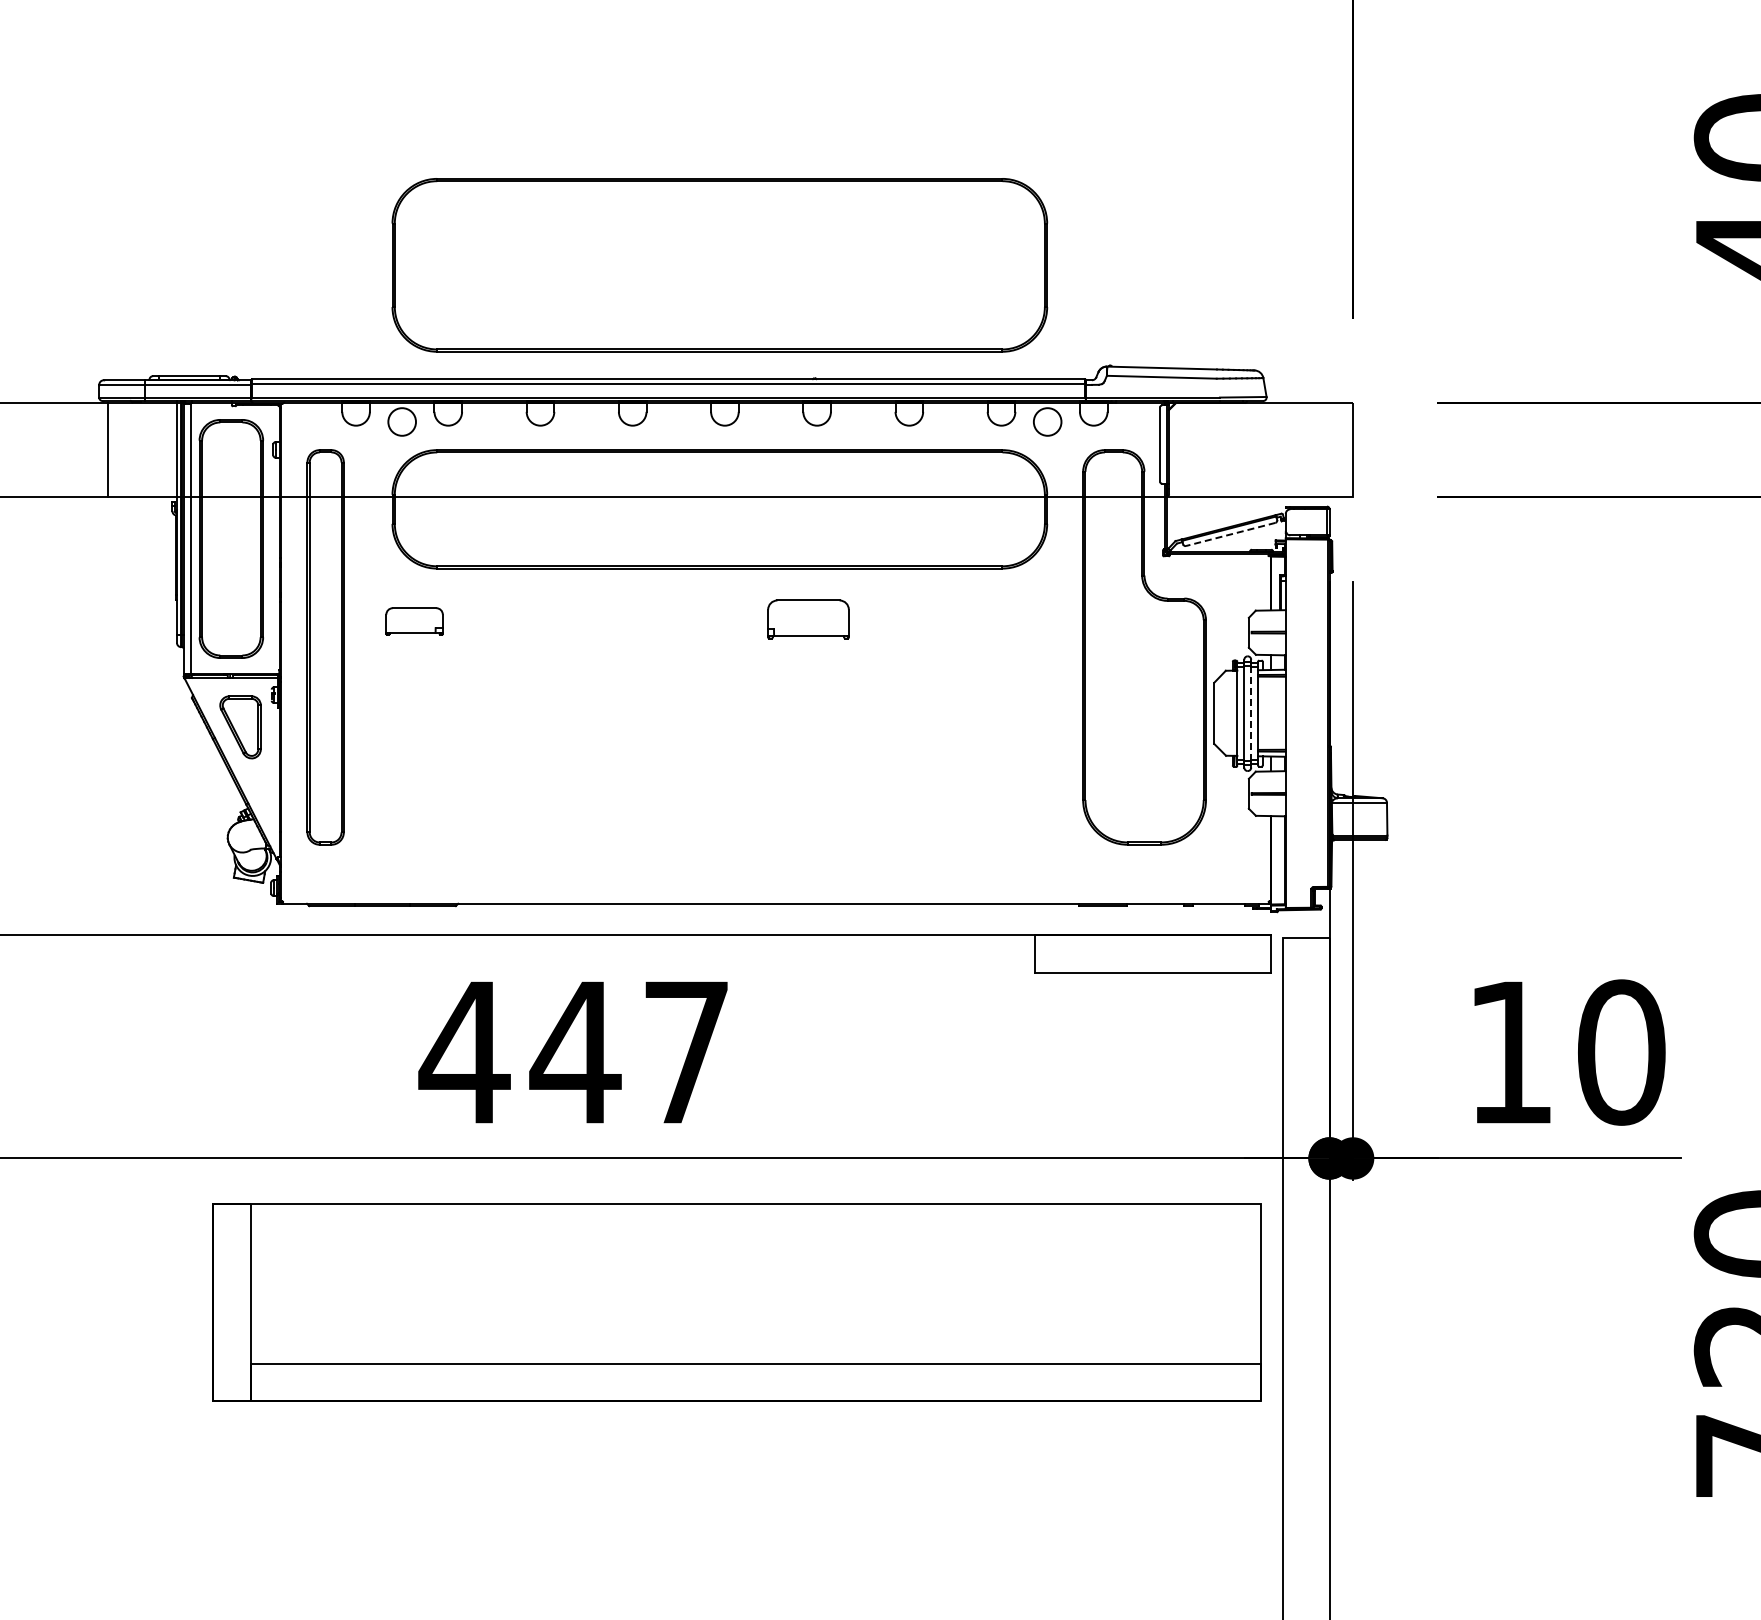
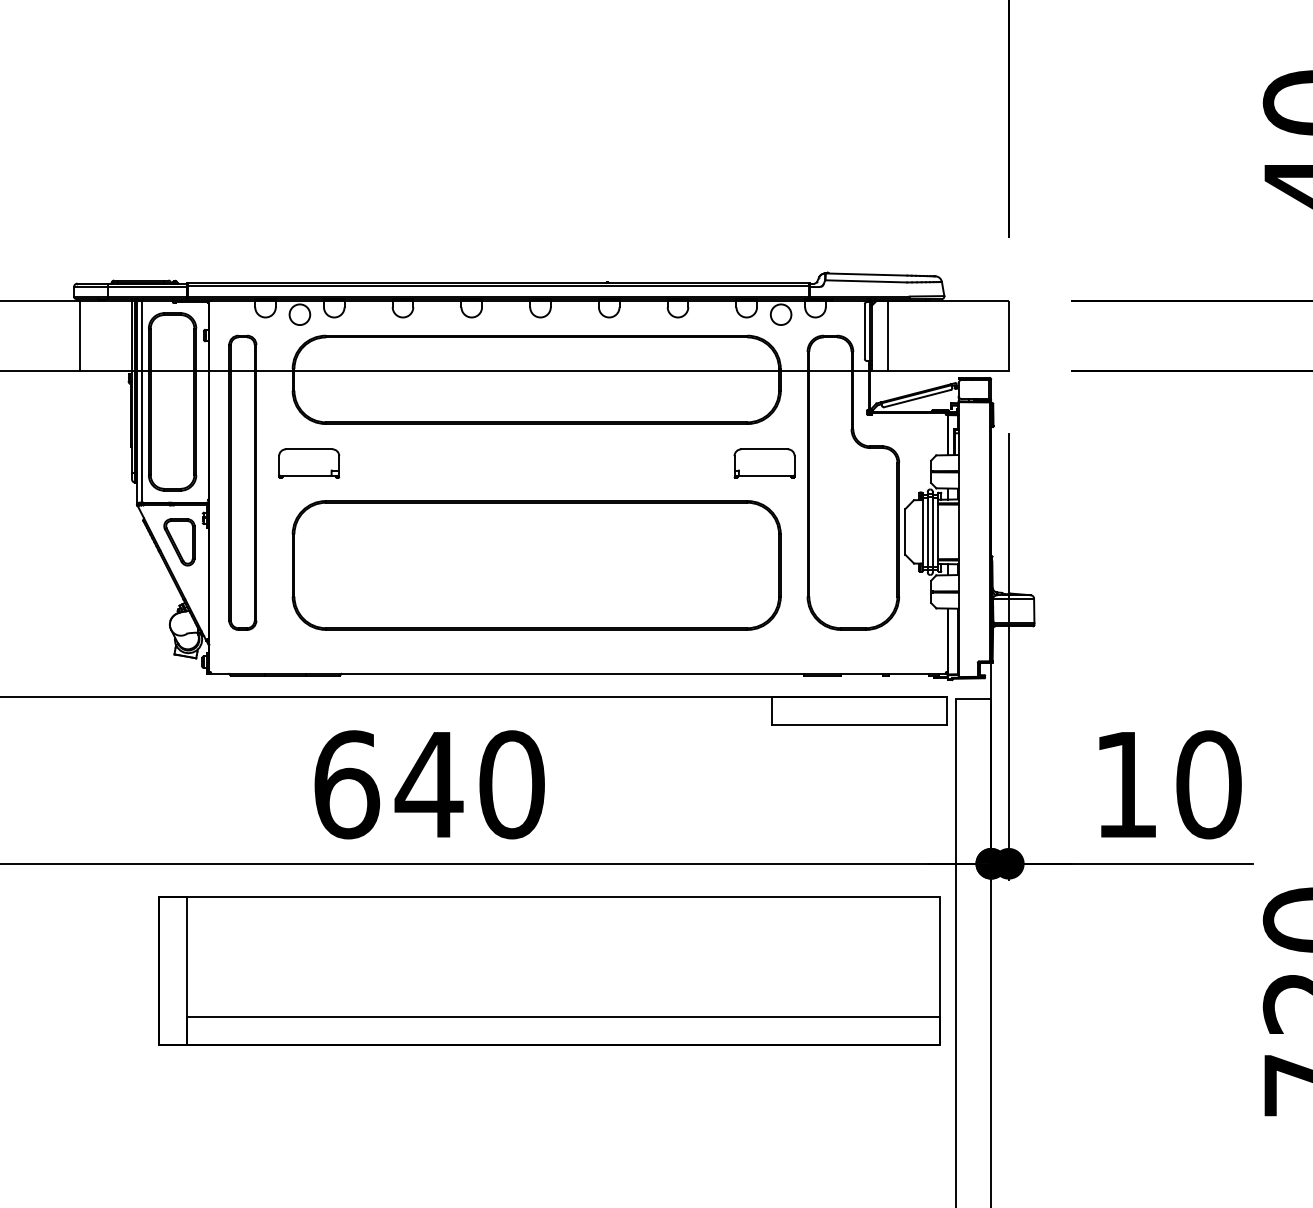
part: (719, 265) -> (536, 565), moved
line: (1190, 450) -> (887, 335), added
line: (1230, 534) -> (917, 398), dashed -> solid
part: (808, 619) -> (764, 463), moved
part: (414, 621) -> (309, 463), size x1.43
line: (1251, 713) -> (933, 532), dashed -> solid
text: (574, 1052) -> (428, 784), 447 -> 640

